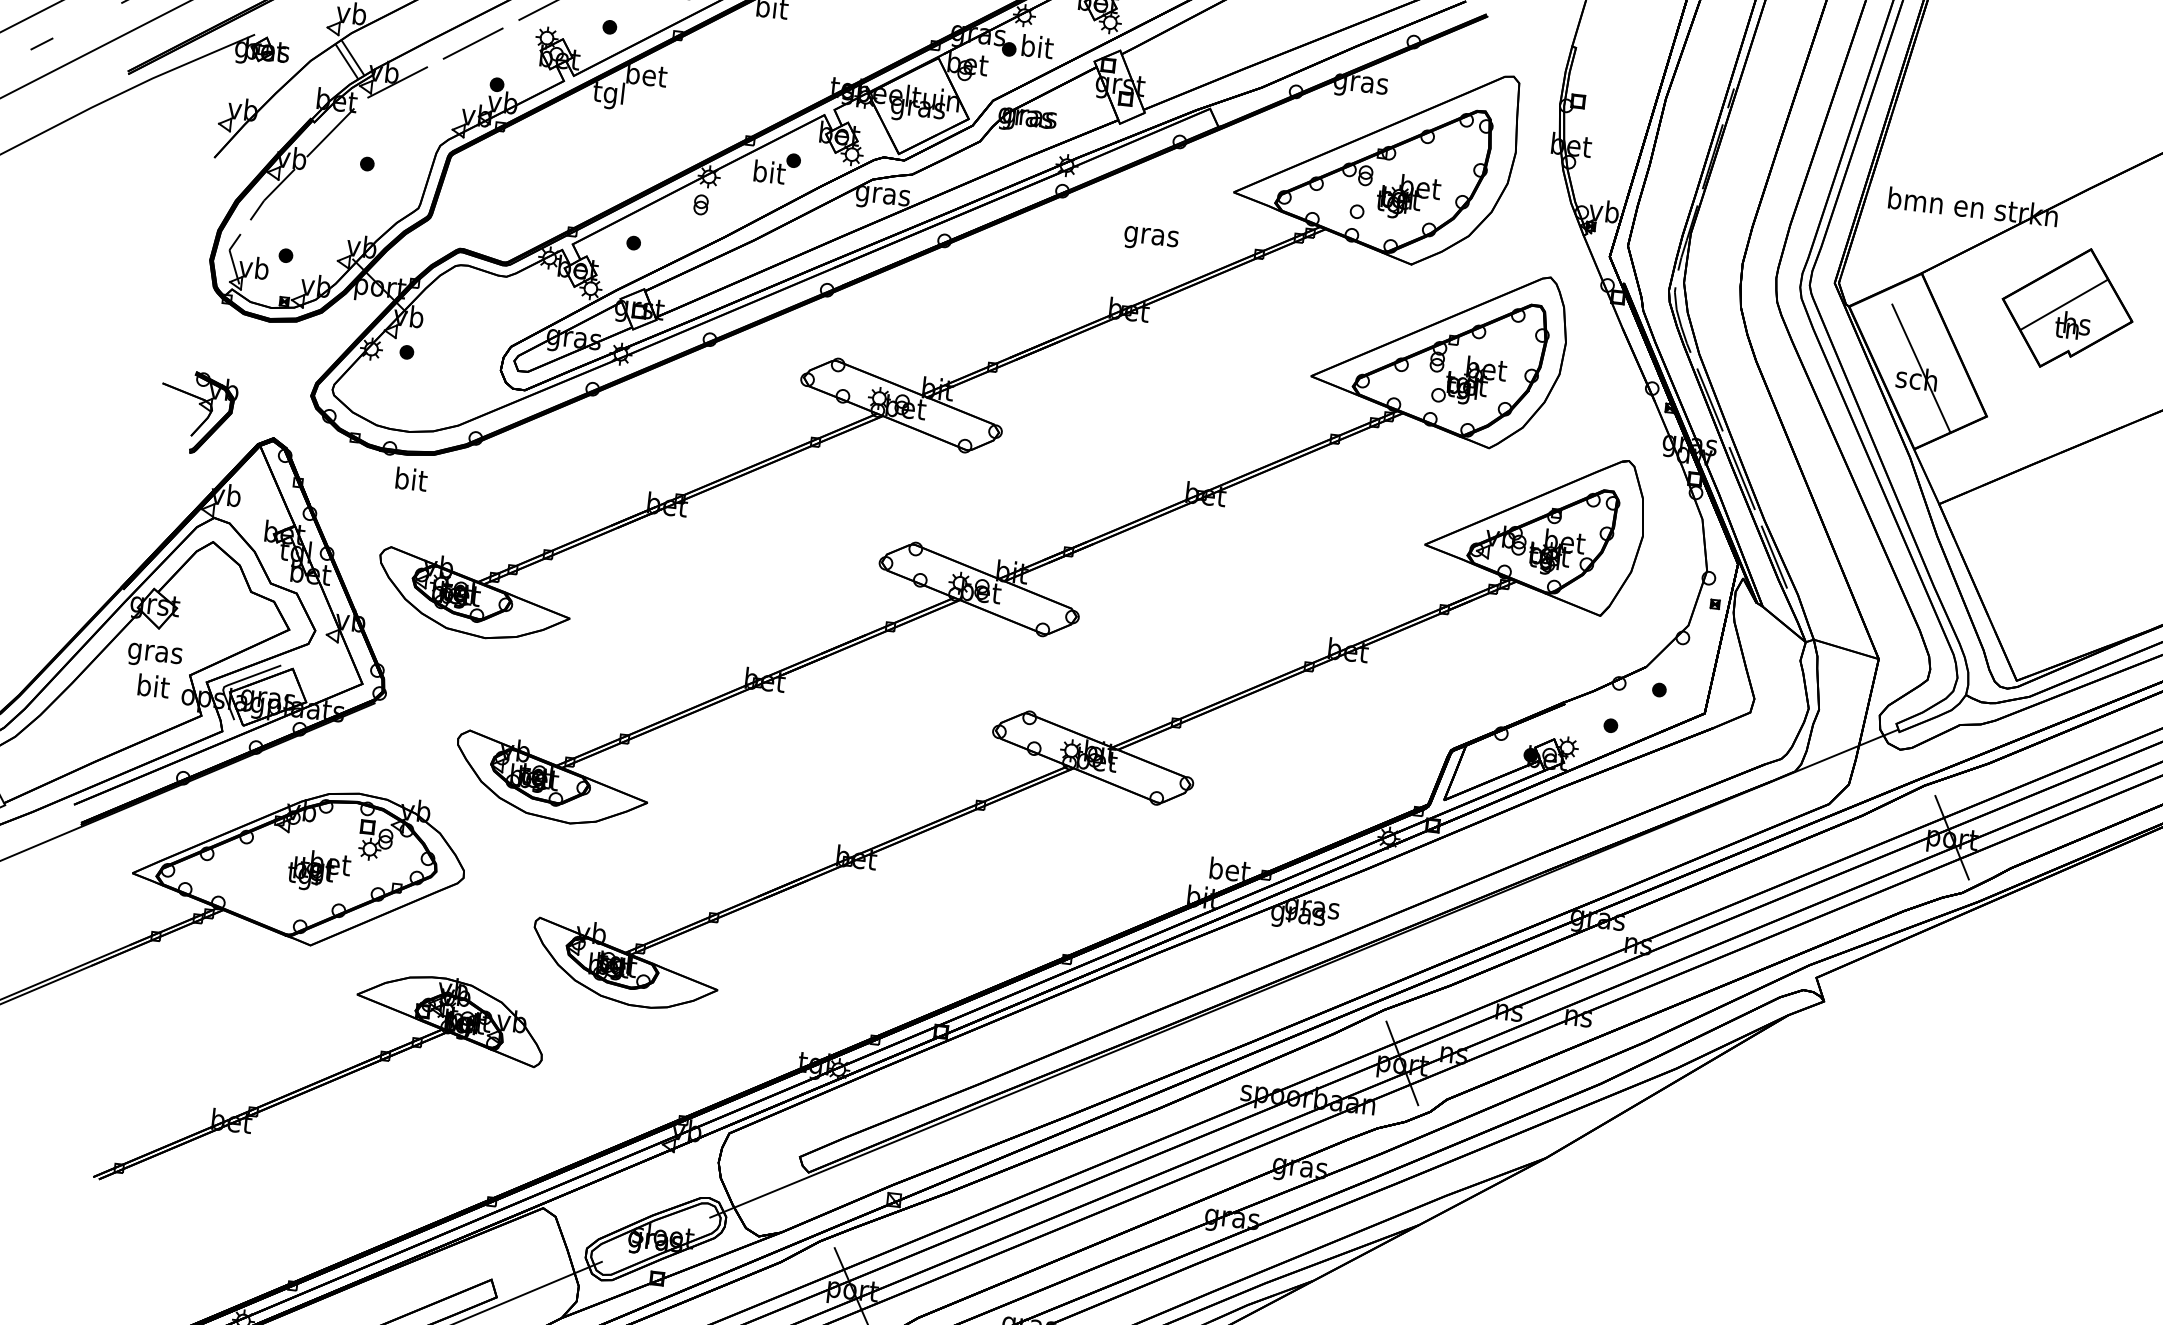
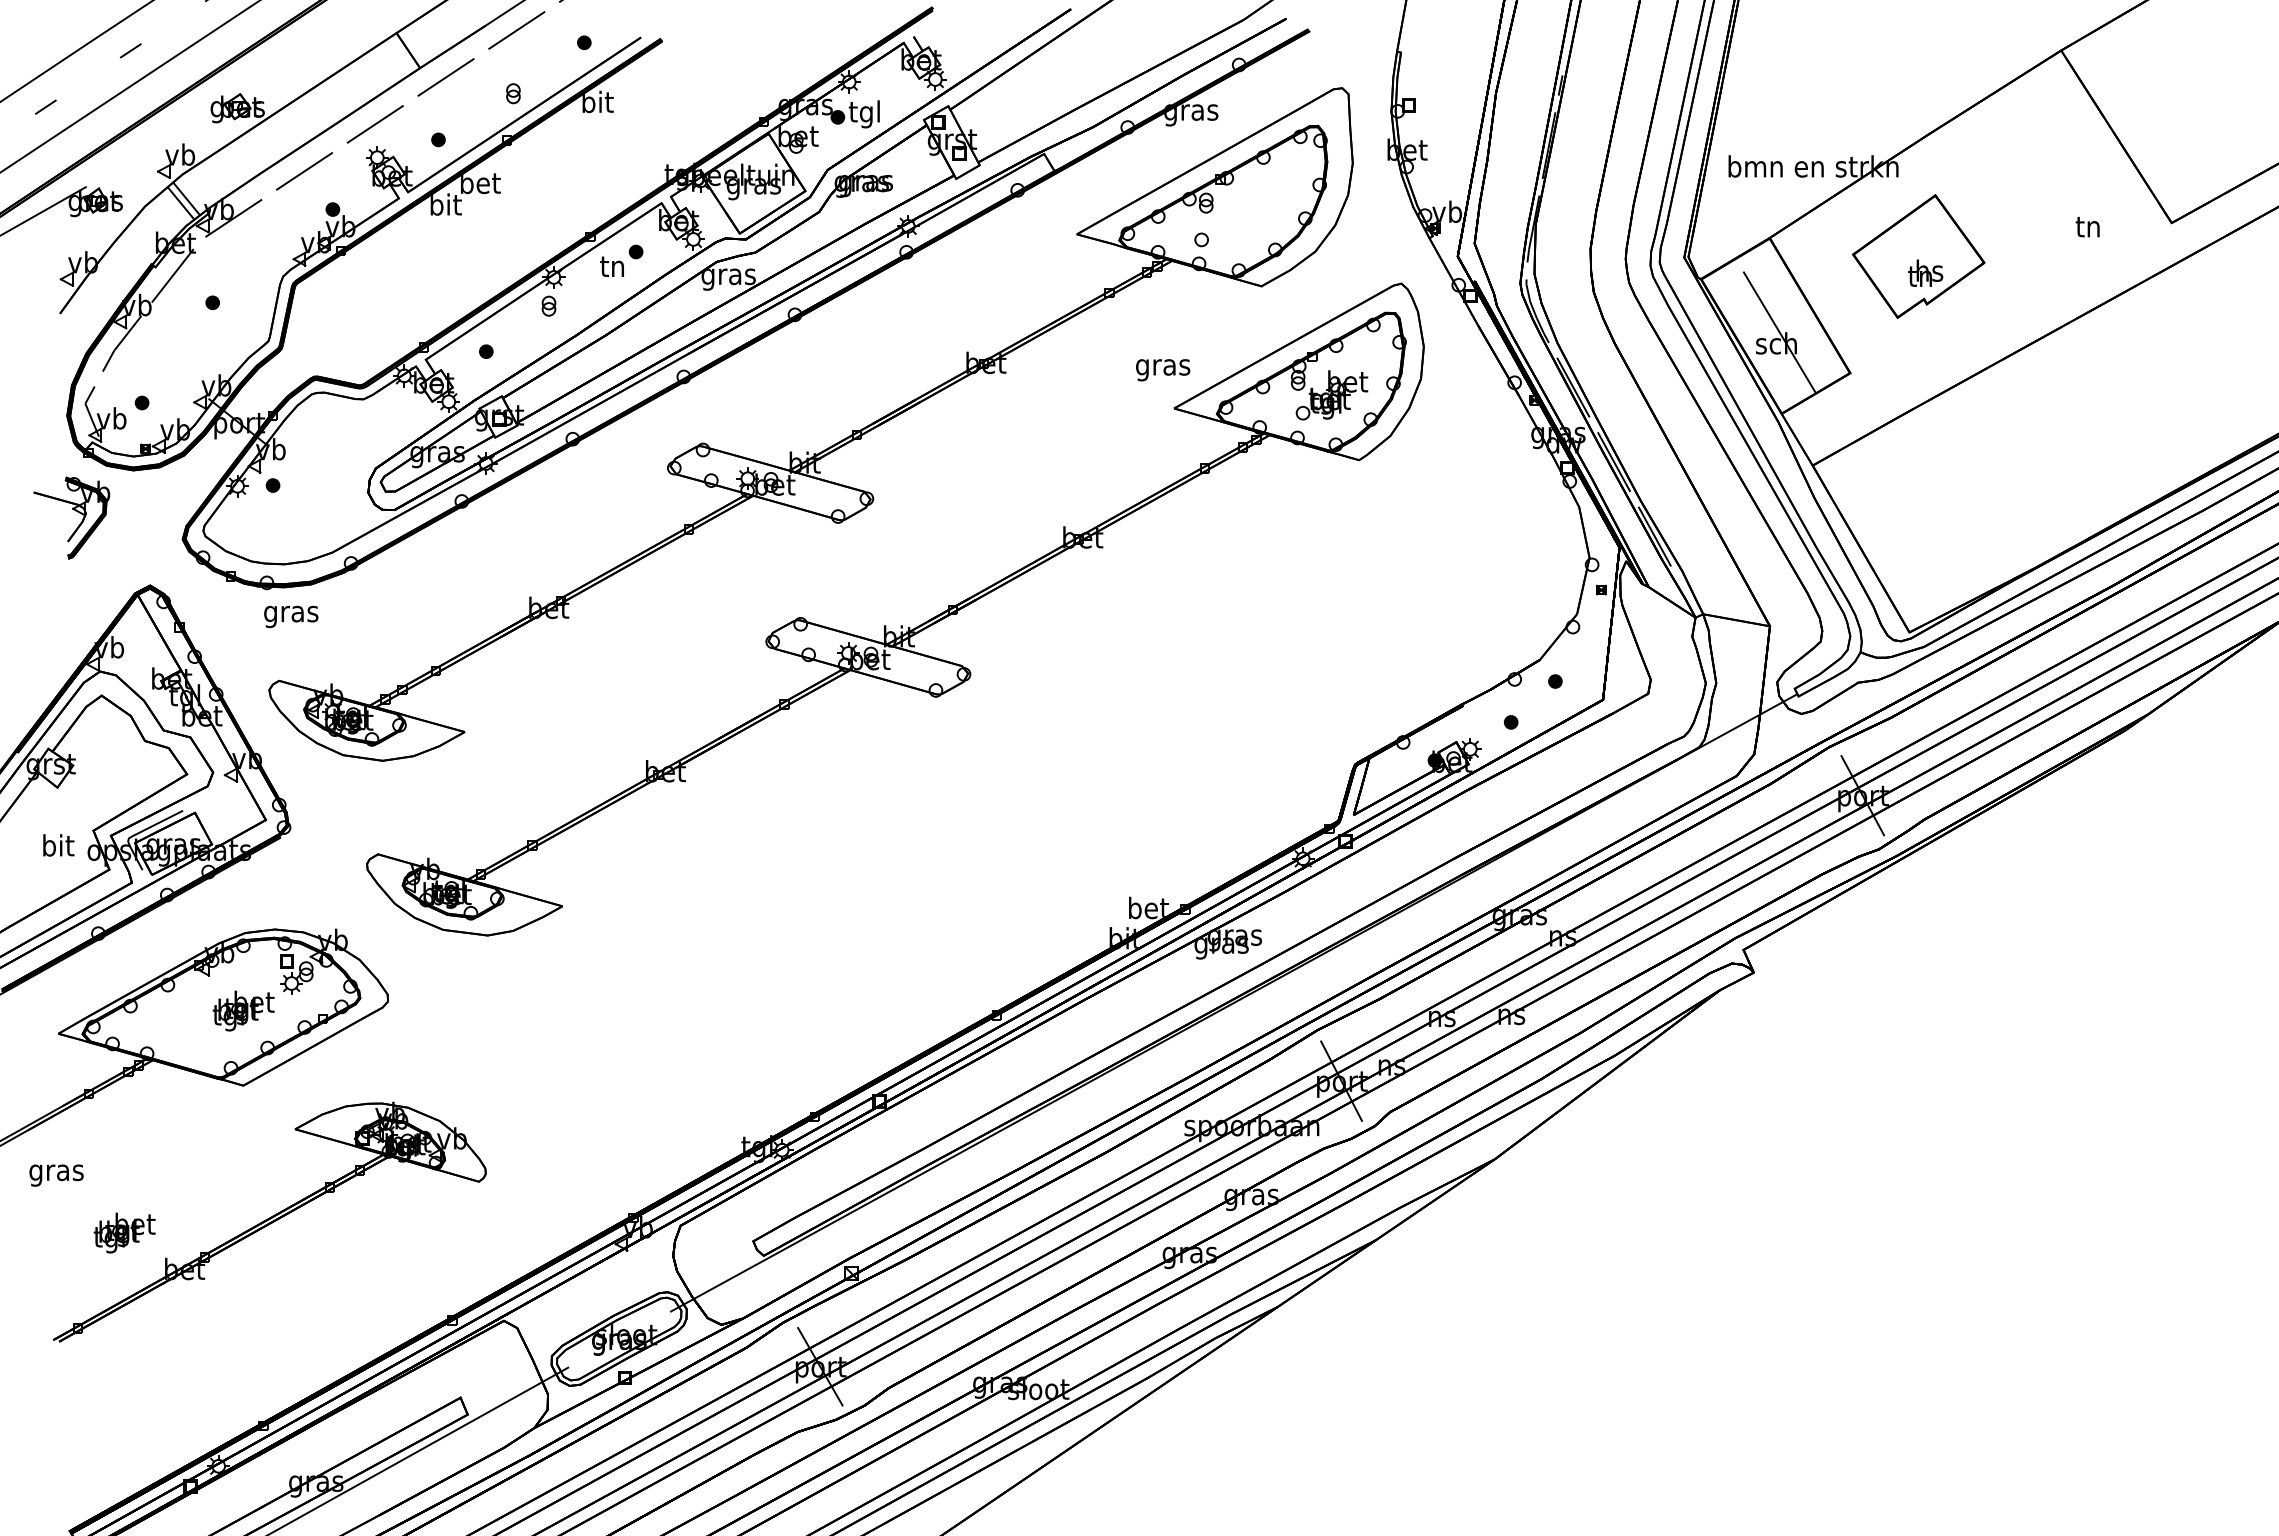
text: (1036, 49) -> (864, 114), bit -> tgl
text: (609, 95) -> (445, 207), tgl -> bit
text: (769, 171) -> (613, 265), bit -> tn
part: (1407, 196) -> (1250, 219), removed
text: (1151, 239) -> (1163, 370), moved
line: (2065, 303) -> (1915, 252), removed
part: (201, 406) -> (75, 511), moved
text: (410, 482) -> (291, 614), bit -> gras
text: (154, 656) -> (56, 1175), moved
part: (1084, 735) -> (989, 790), removed
part: (175, 1078) -> (124, 1232), added

